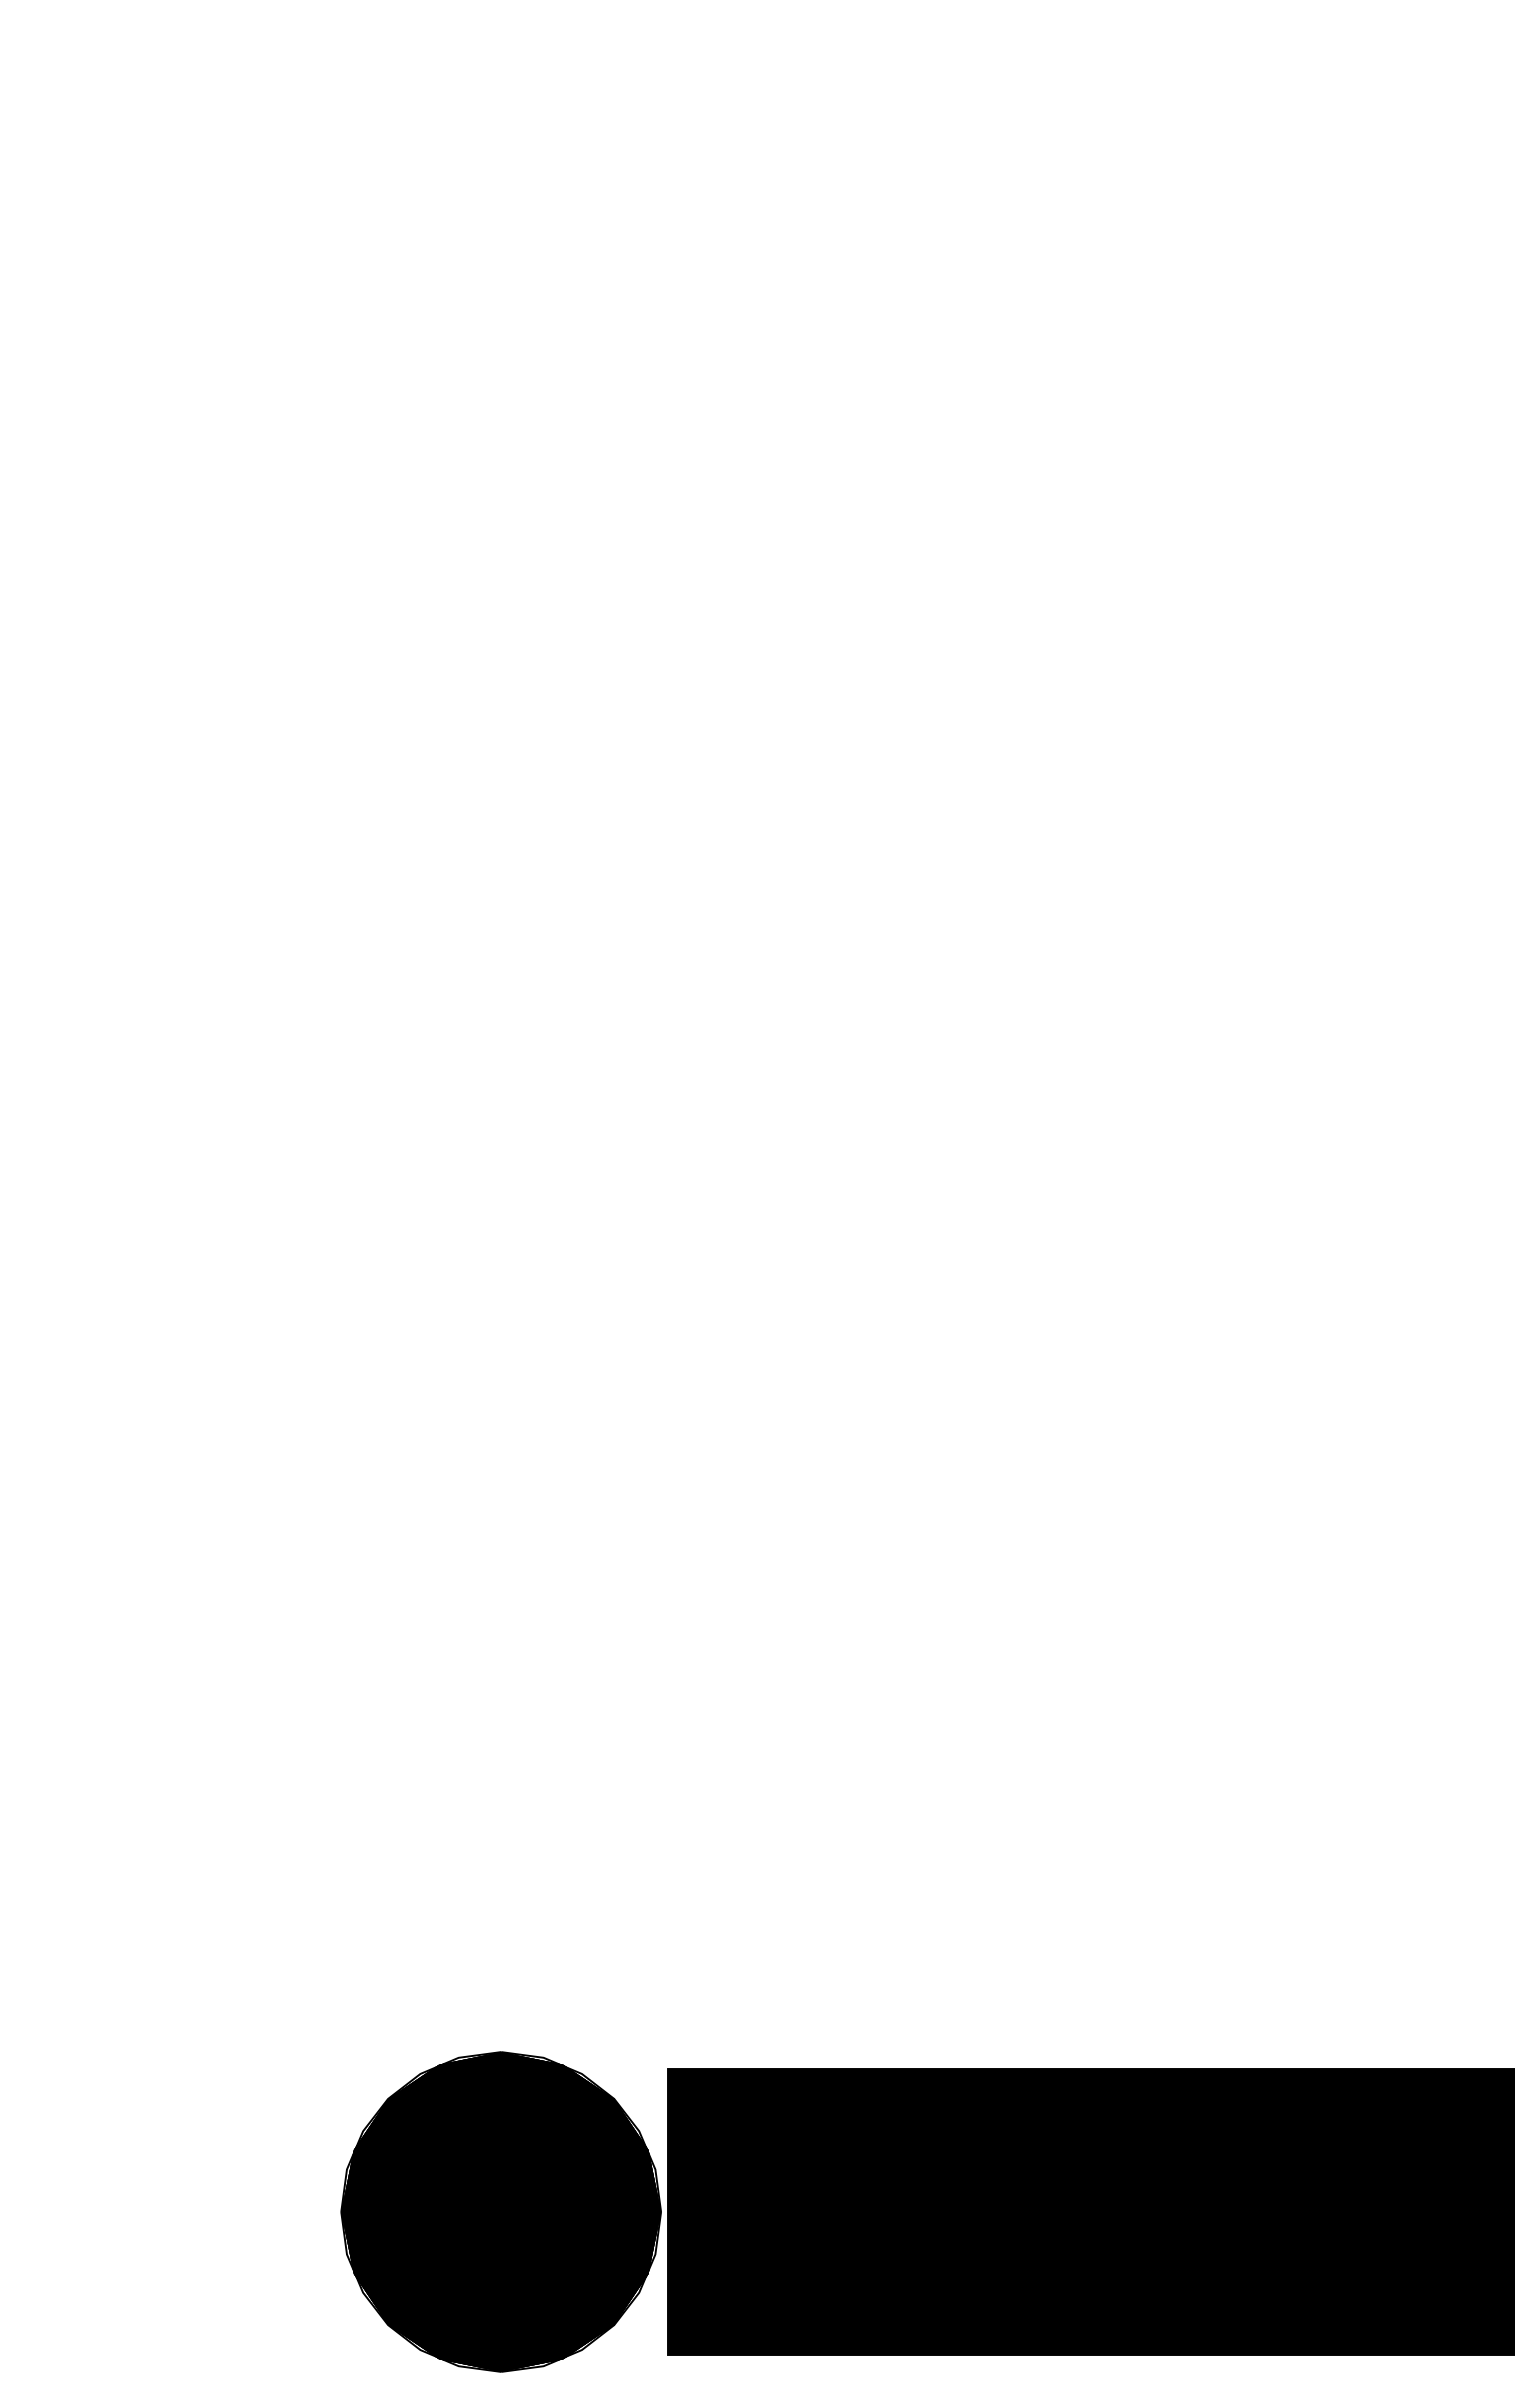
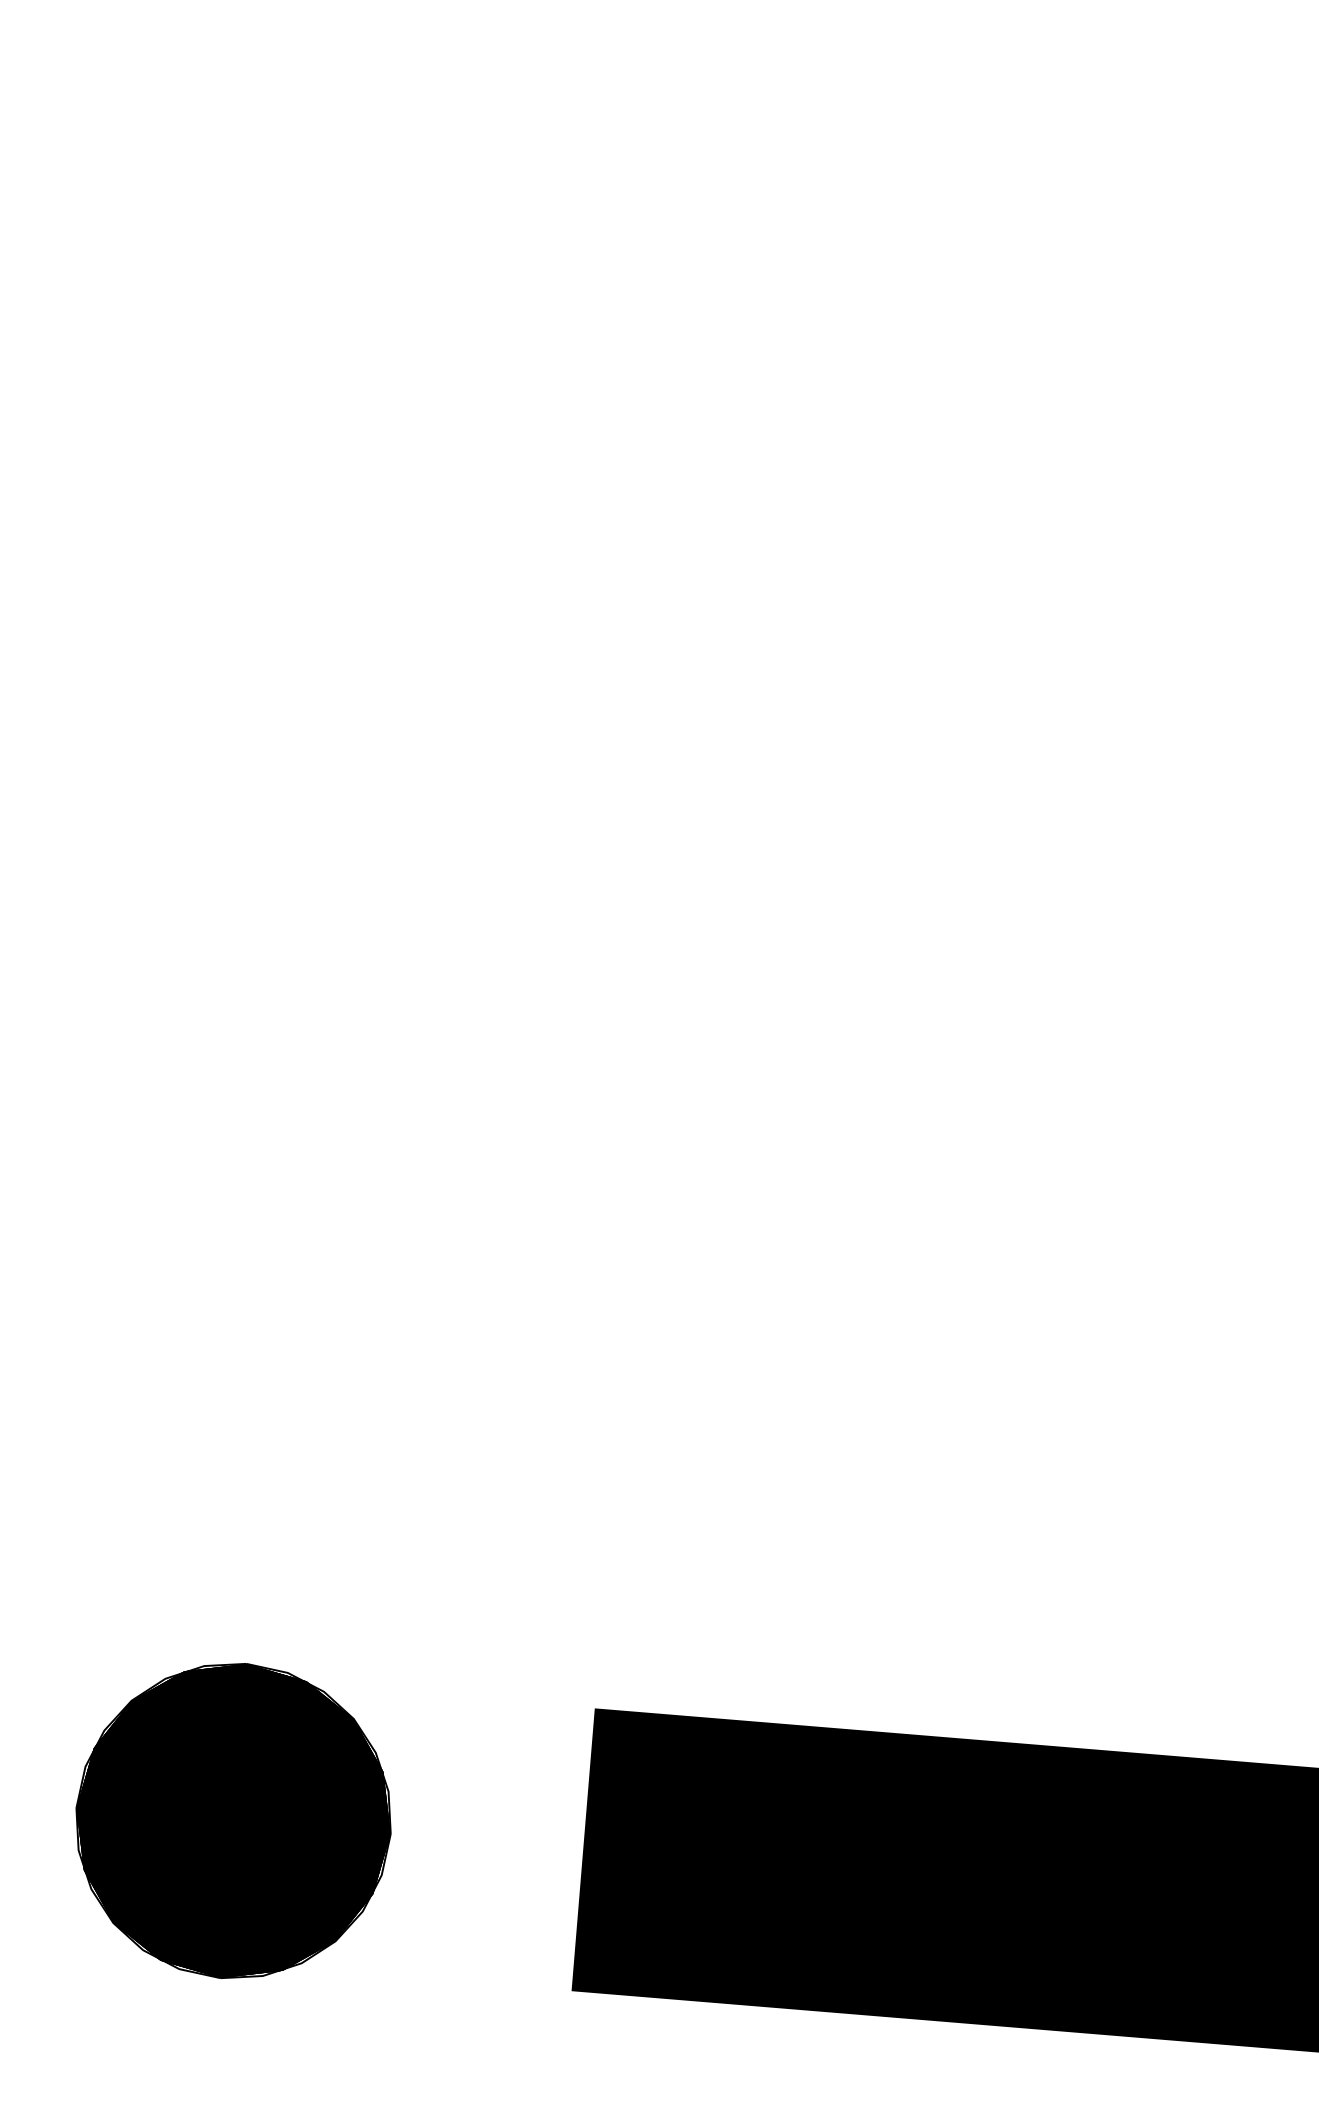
part: (500, 2211) -> (232, 1820), moved

